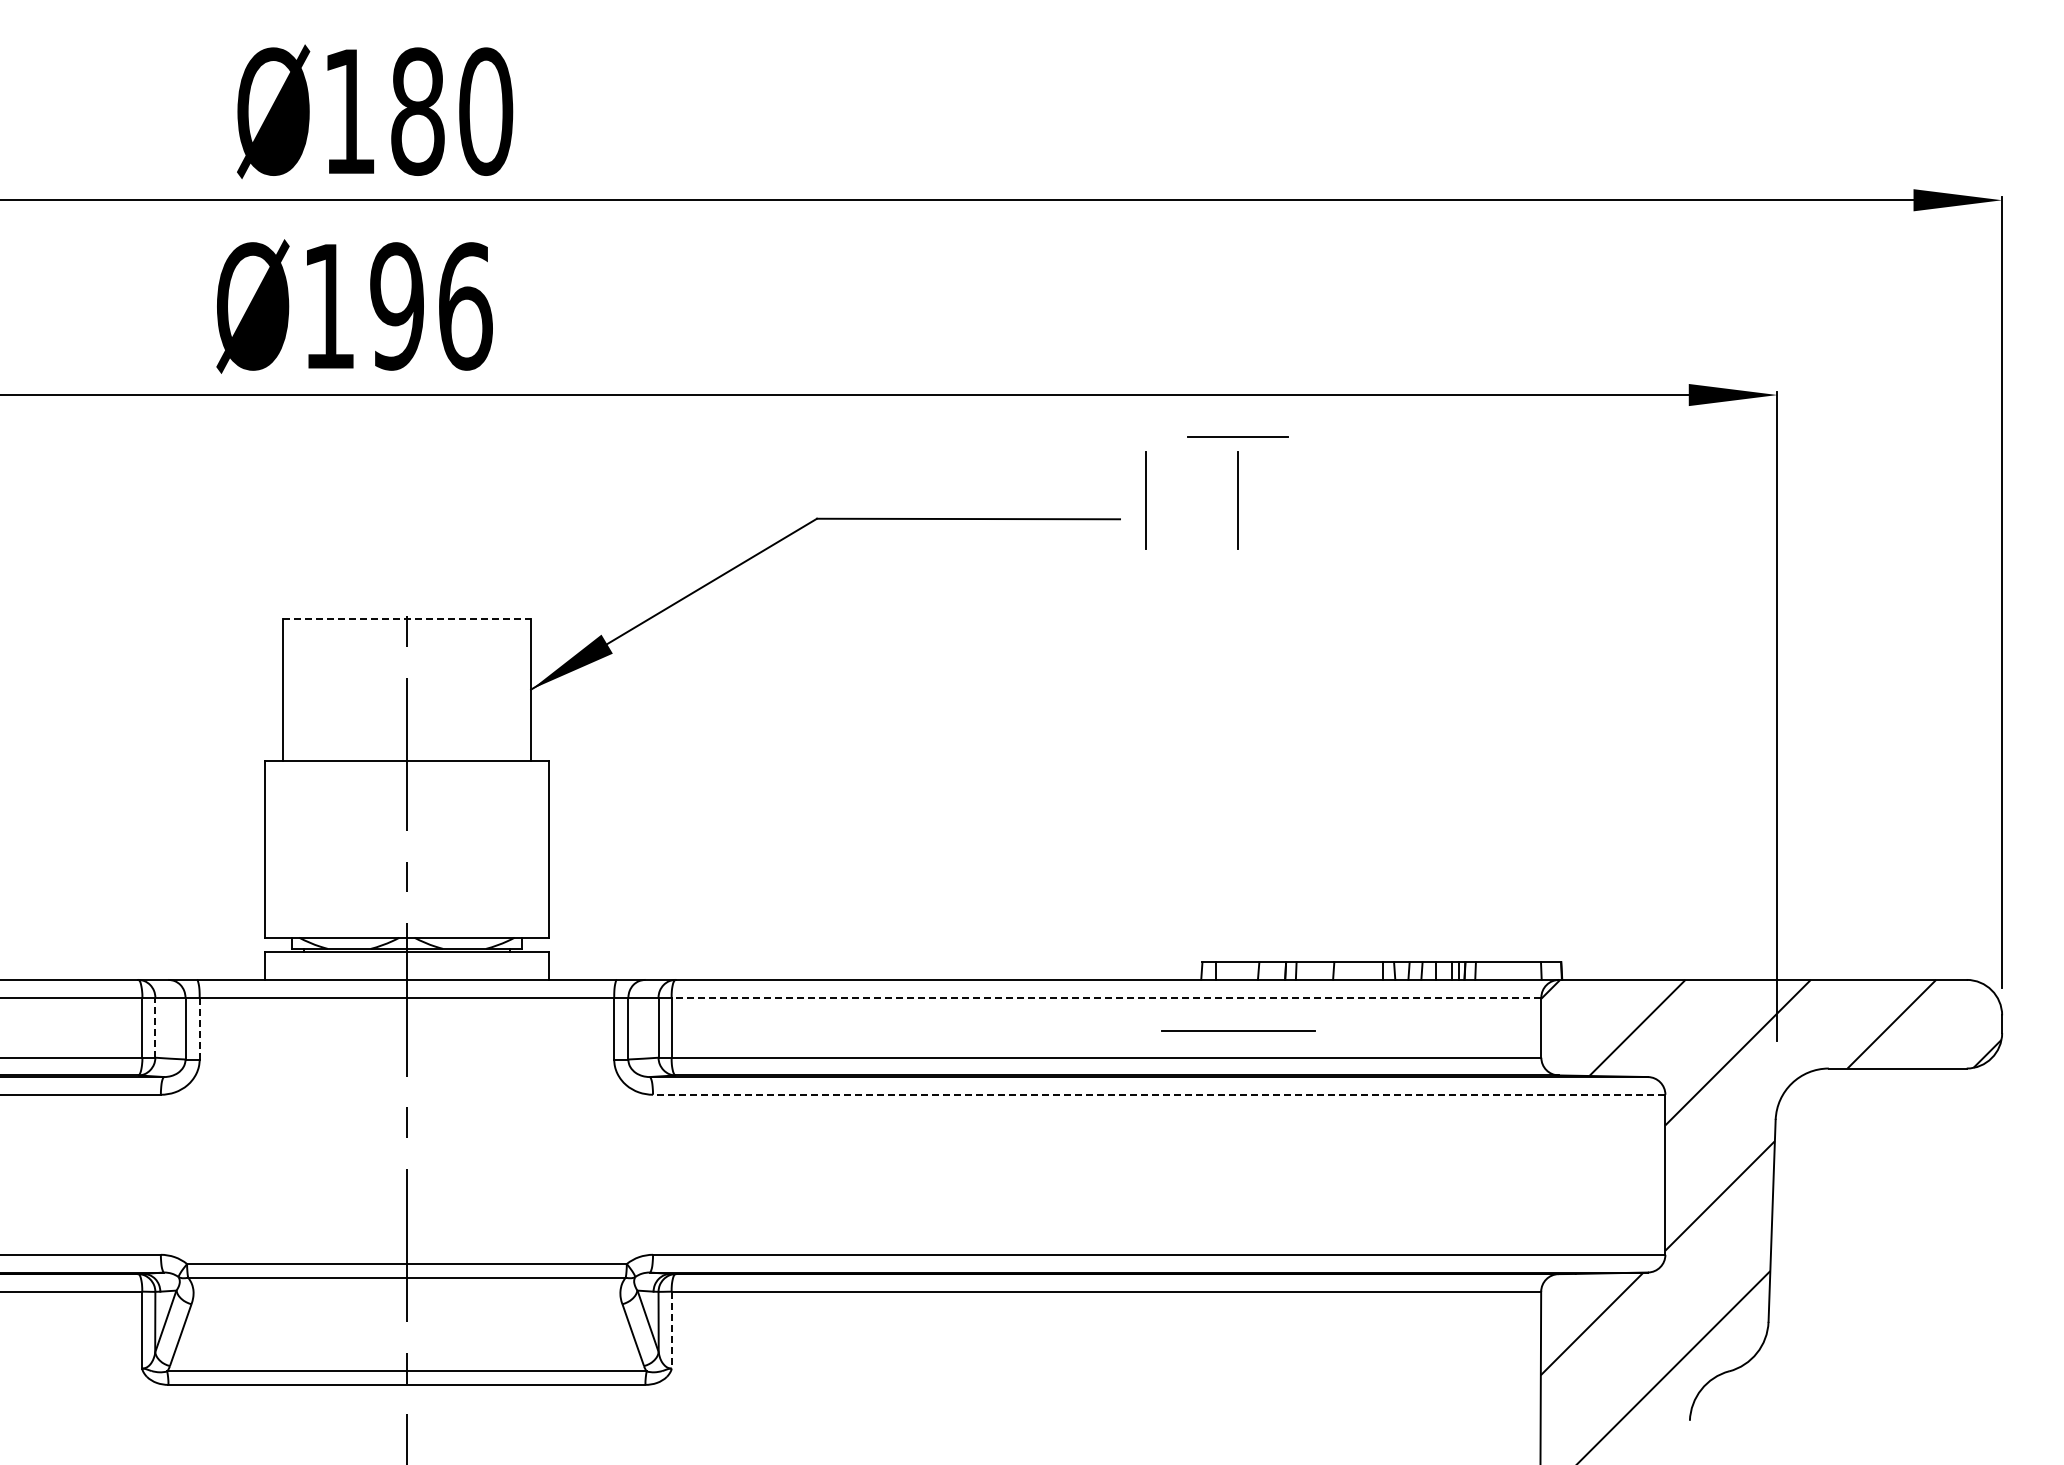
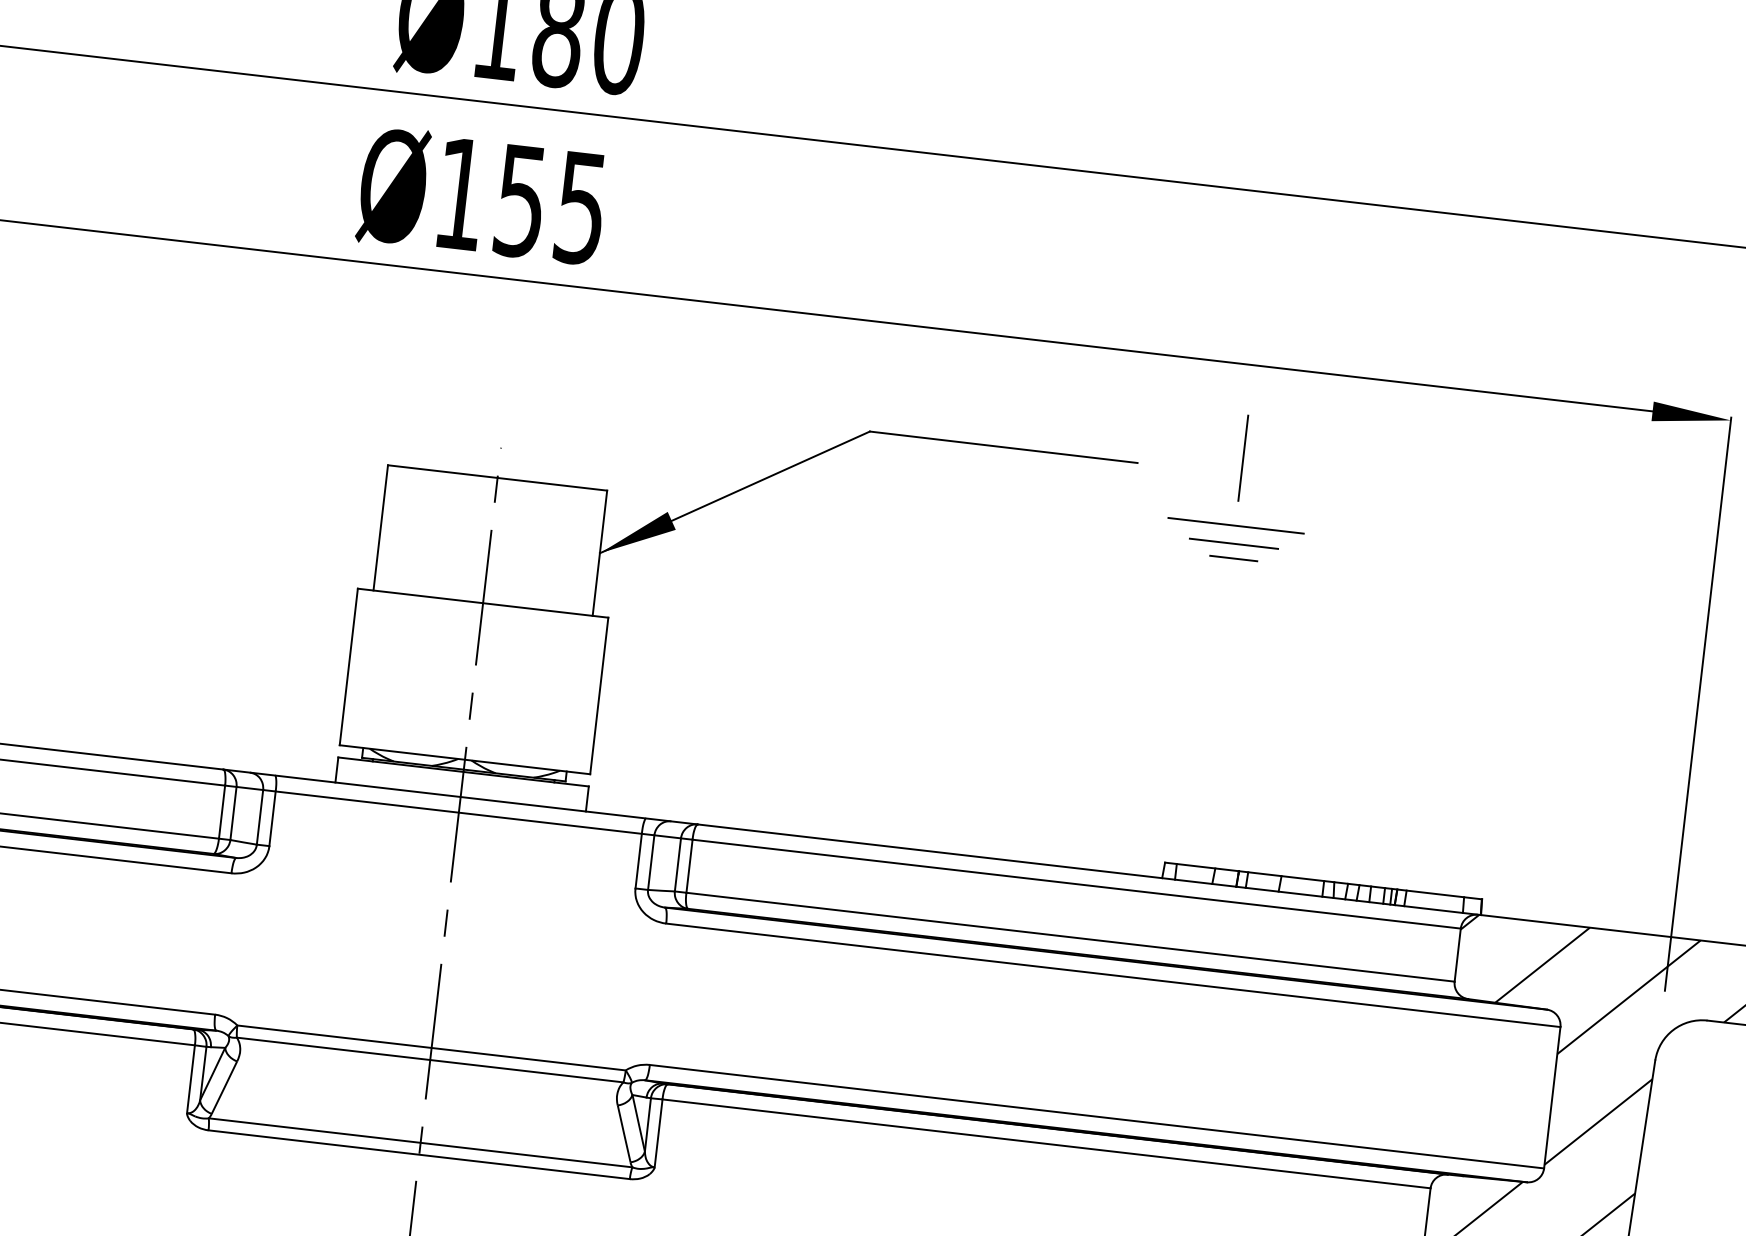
text: (431, 306) -> (551, 204), Ø196 -> Ø155
line: (1237, 436) -> (1233, 543), moved
line: (1145, 500) -> (1161, 449), removed
line: (1239, 613) -> (1233, 558), added
line: (407, 618) -> (498, 477), dashed -> solid
line: (1106, 997) -> (1076, 884), dashed -> solid
line: (155, 1027) -> (233, 813), dashed -> solid
line: (199, 1028) -> (272, 818), dashed -> solid
line: (1238, 1030) -> (1236, 525), moved
line: (1158, 1094) -> (1112, 975), dashed -> solid
line: (671, 1330) -> (658, 1133), dashed -> solid

